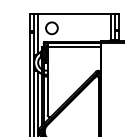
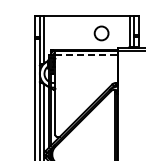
circle: (51, 28) -> (101, 33), moved
line: (74, 47) -> (87, 55), solid -> dashed

